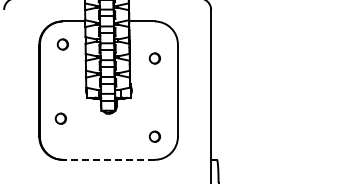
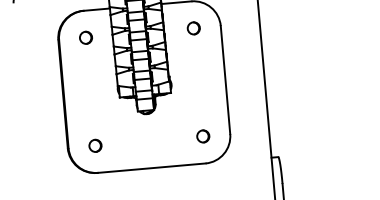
circle: (154, 58) -> (193, 28), moved
circle: (60, 118) -> (94, 145), moved
line: (108, 159) -> (151, 167), dashed -> solid

